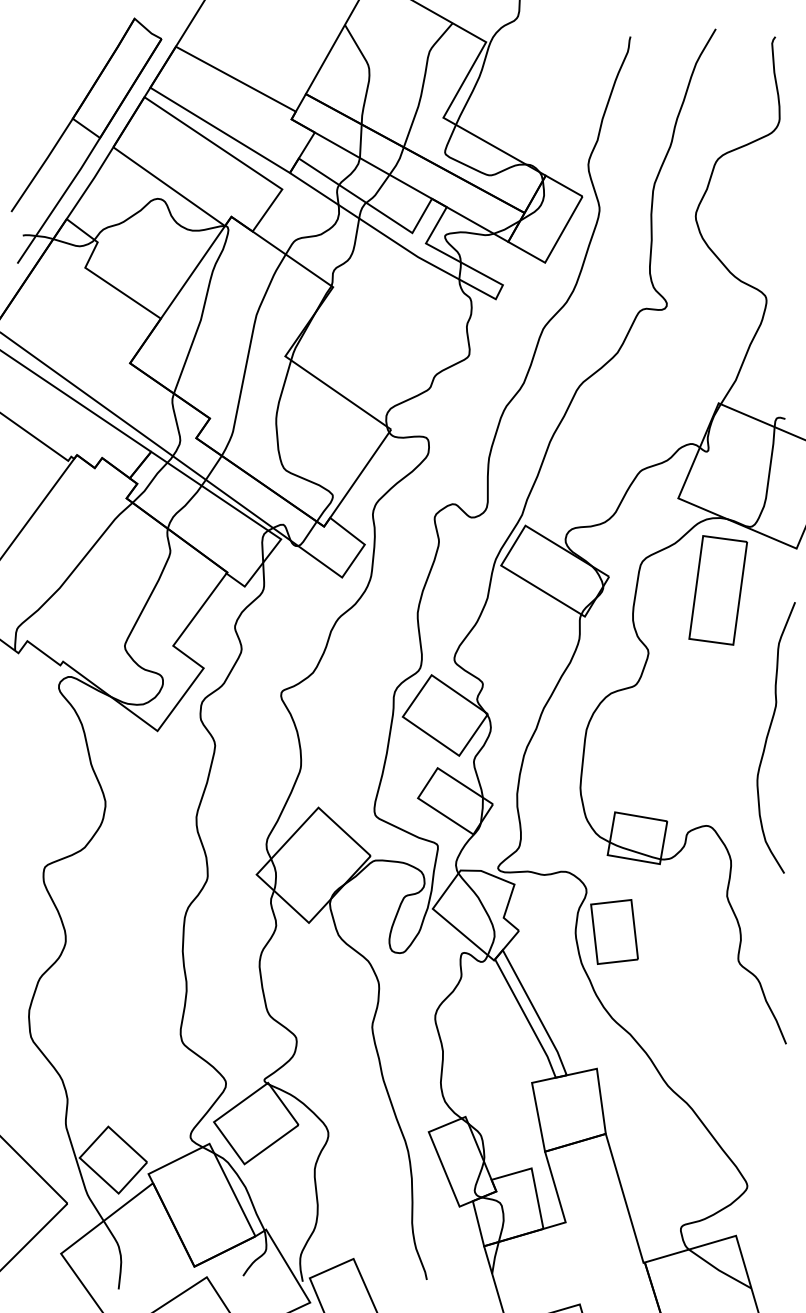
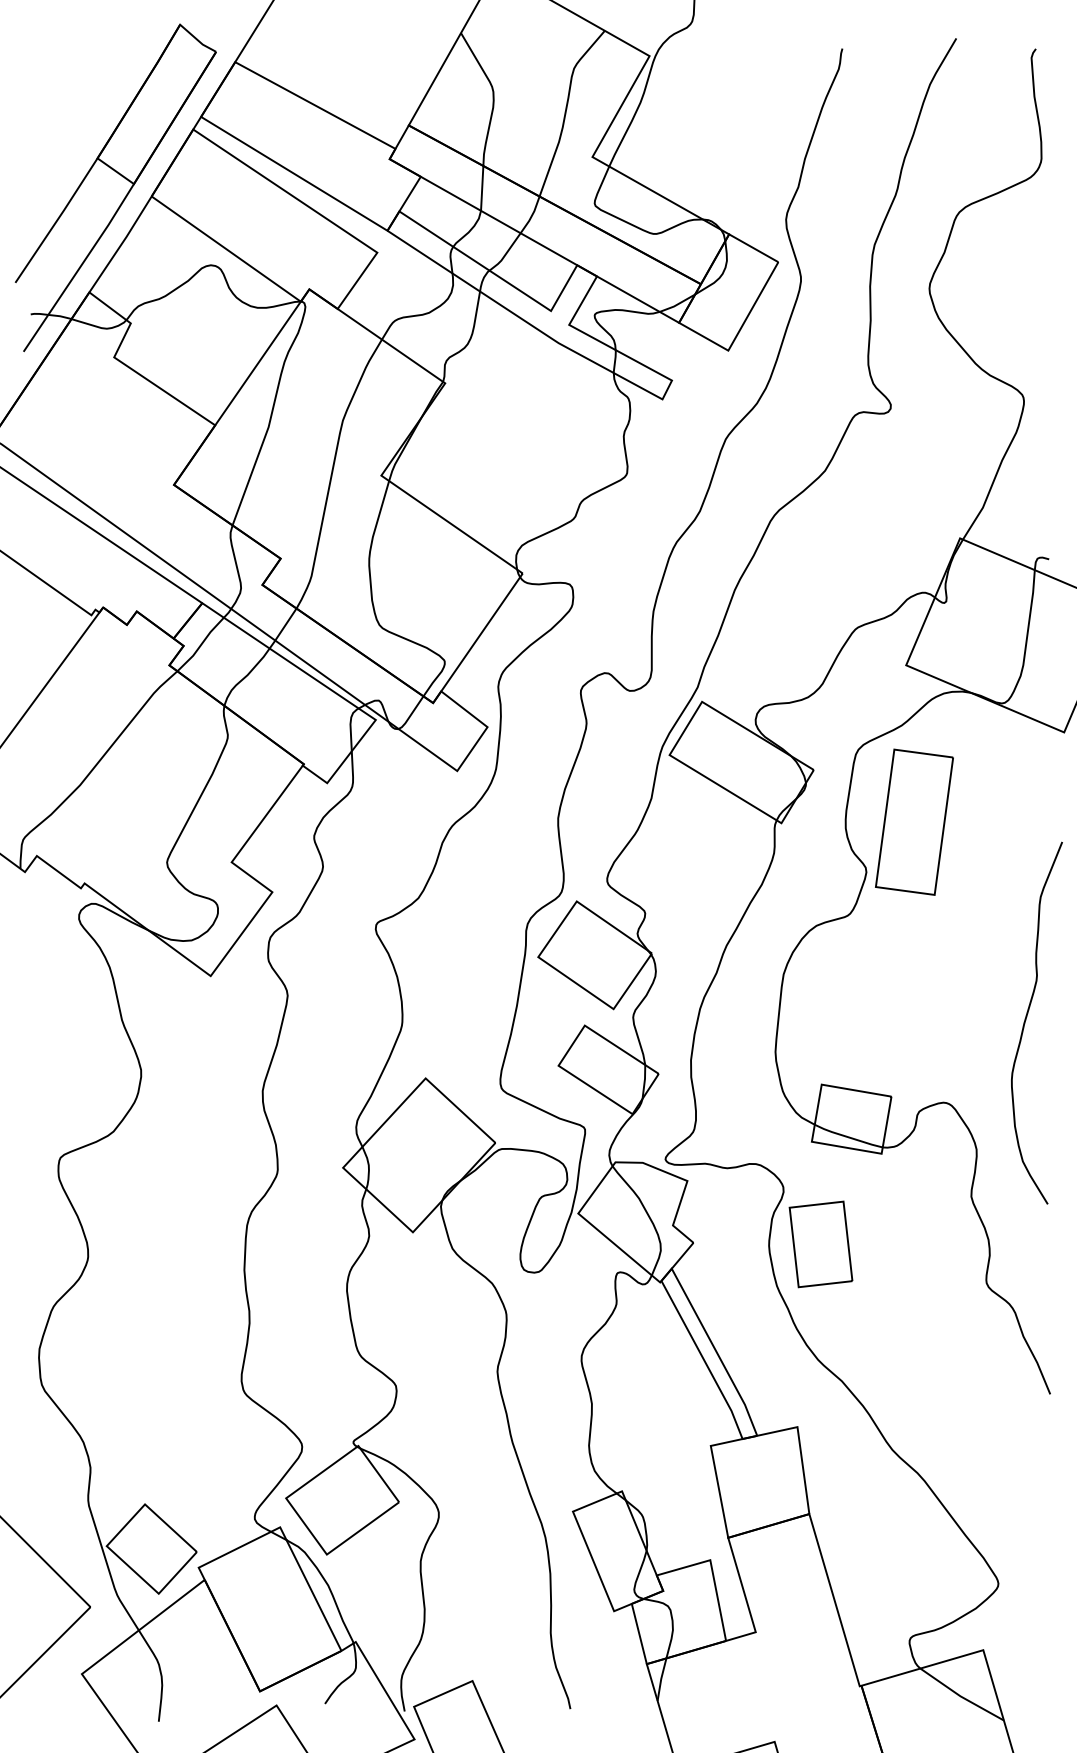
part: (718, 589) -> (914, 821), moved
curve: (768, 735) -> (1026, 1020), moved

